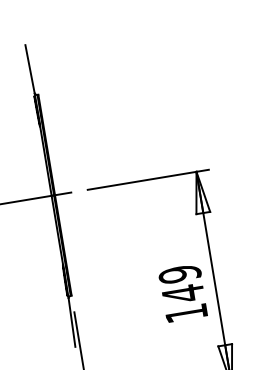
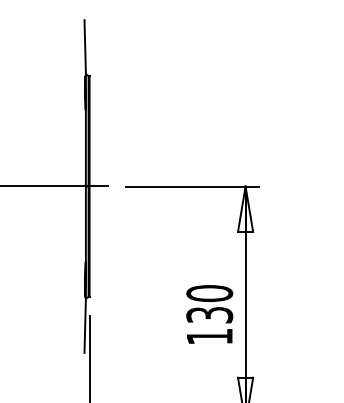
text: (181, 284) -> (209, 304), 149 -> 130

